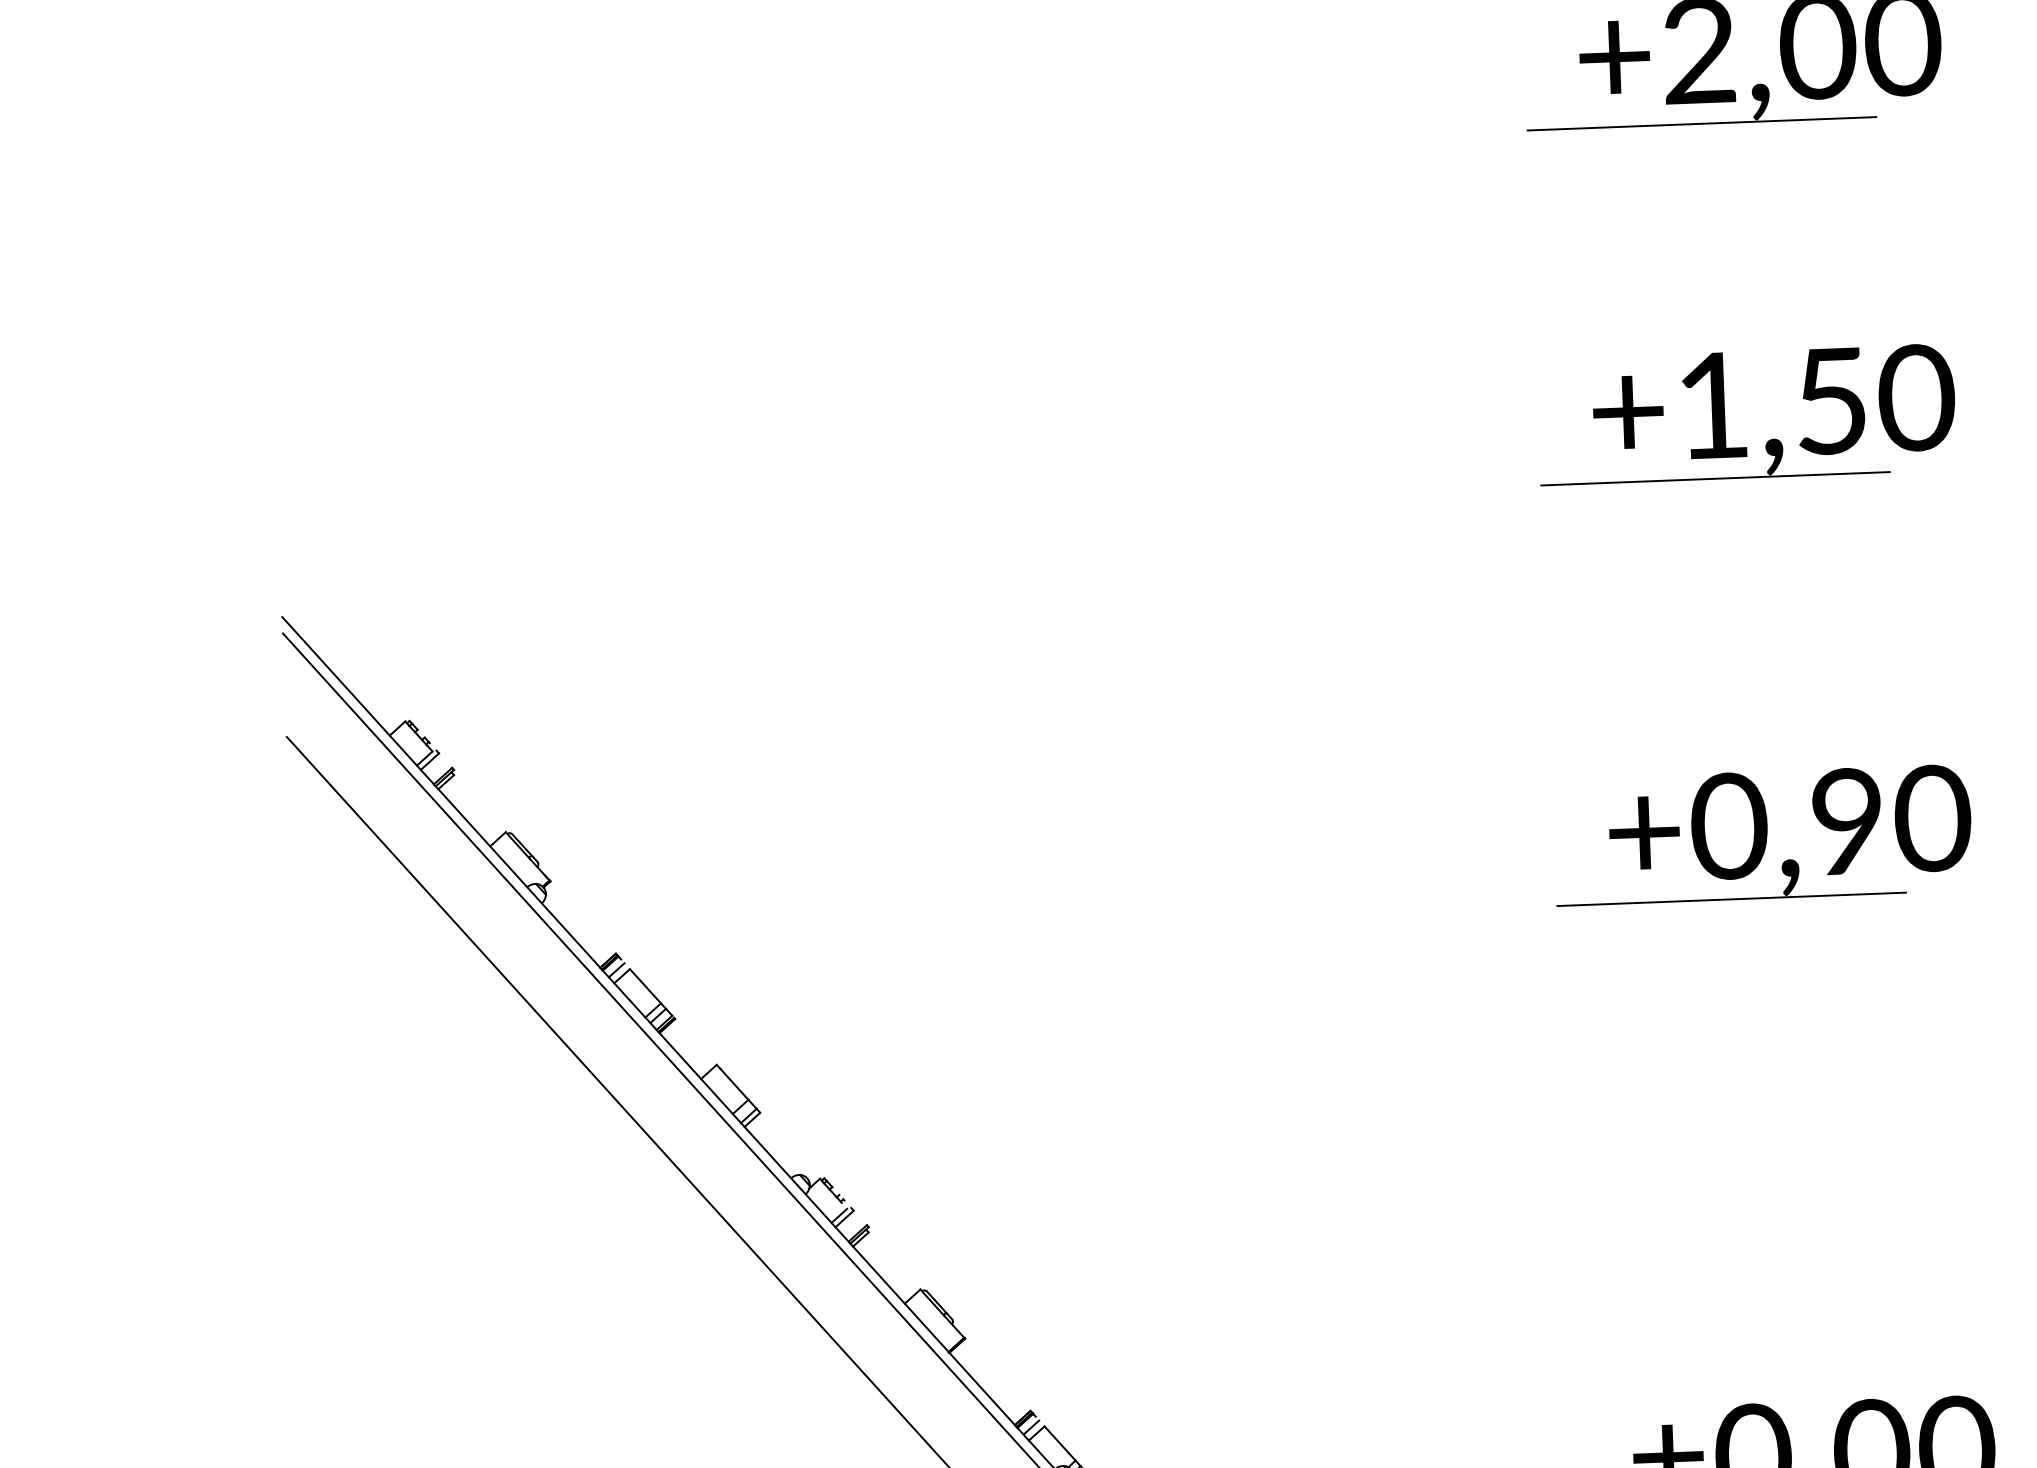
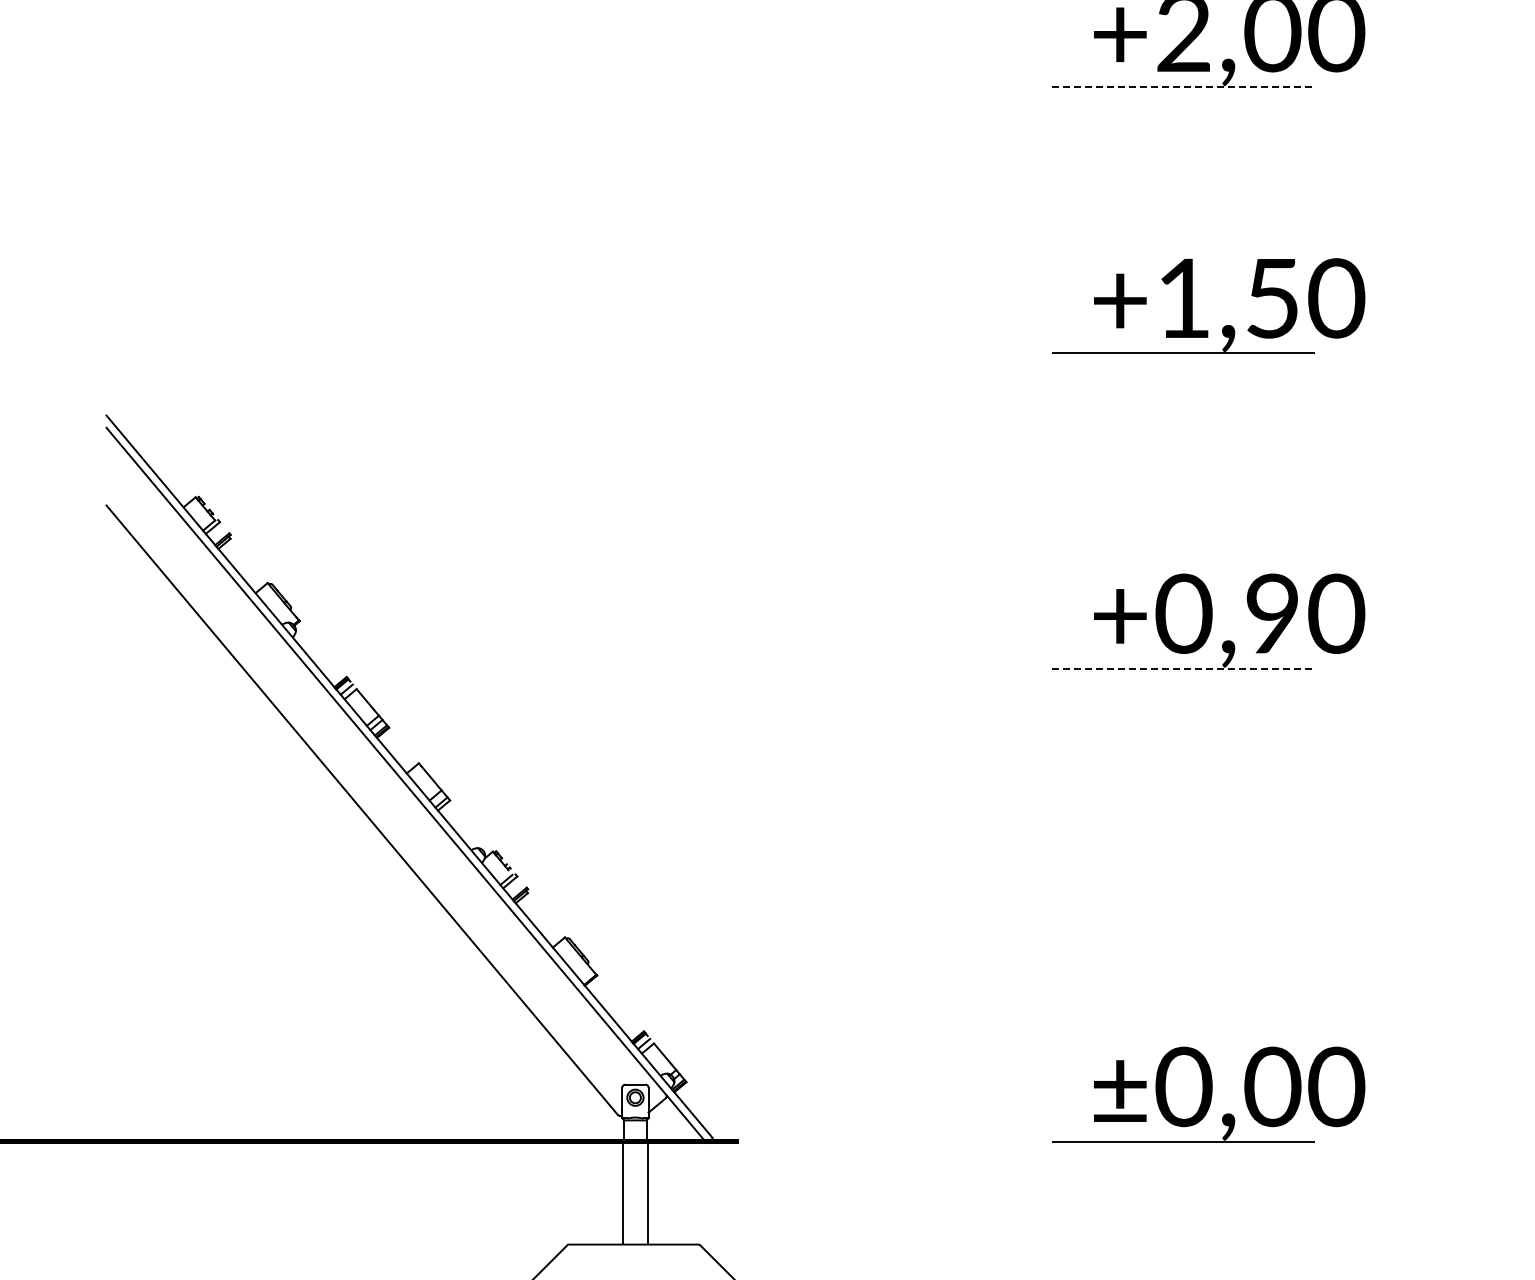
line: (1703, 124) -> (1184, 87), solid -> dashed
line: (1732, 899) -> (1184, 668), solid -> dashed

